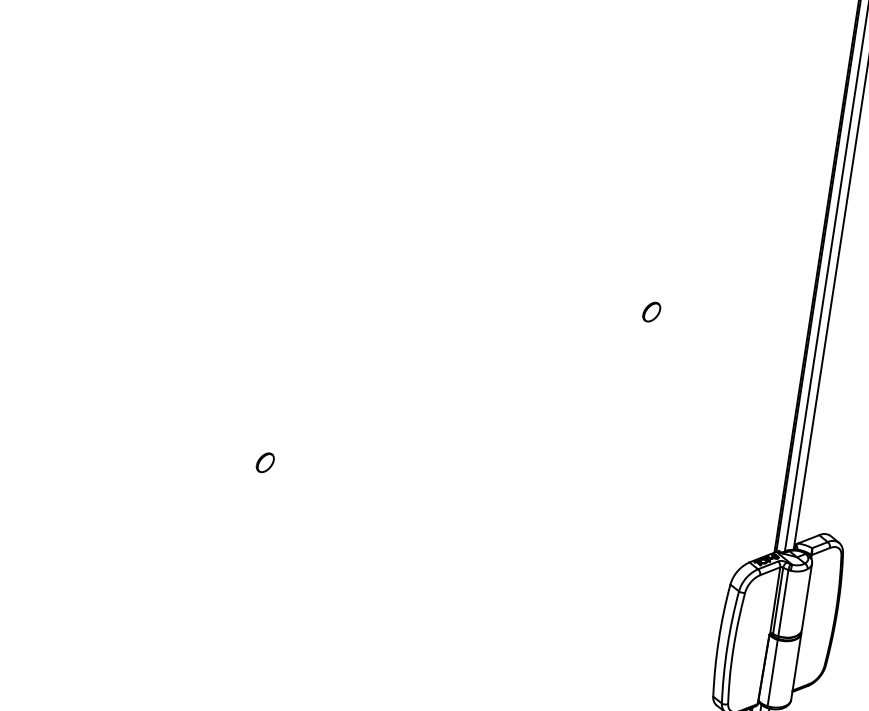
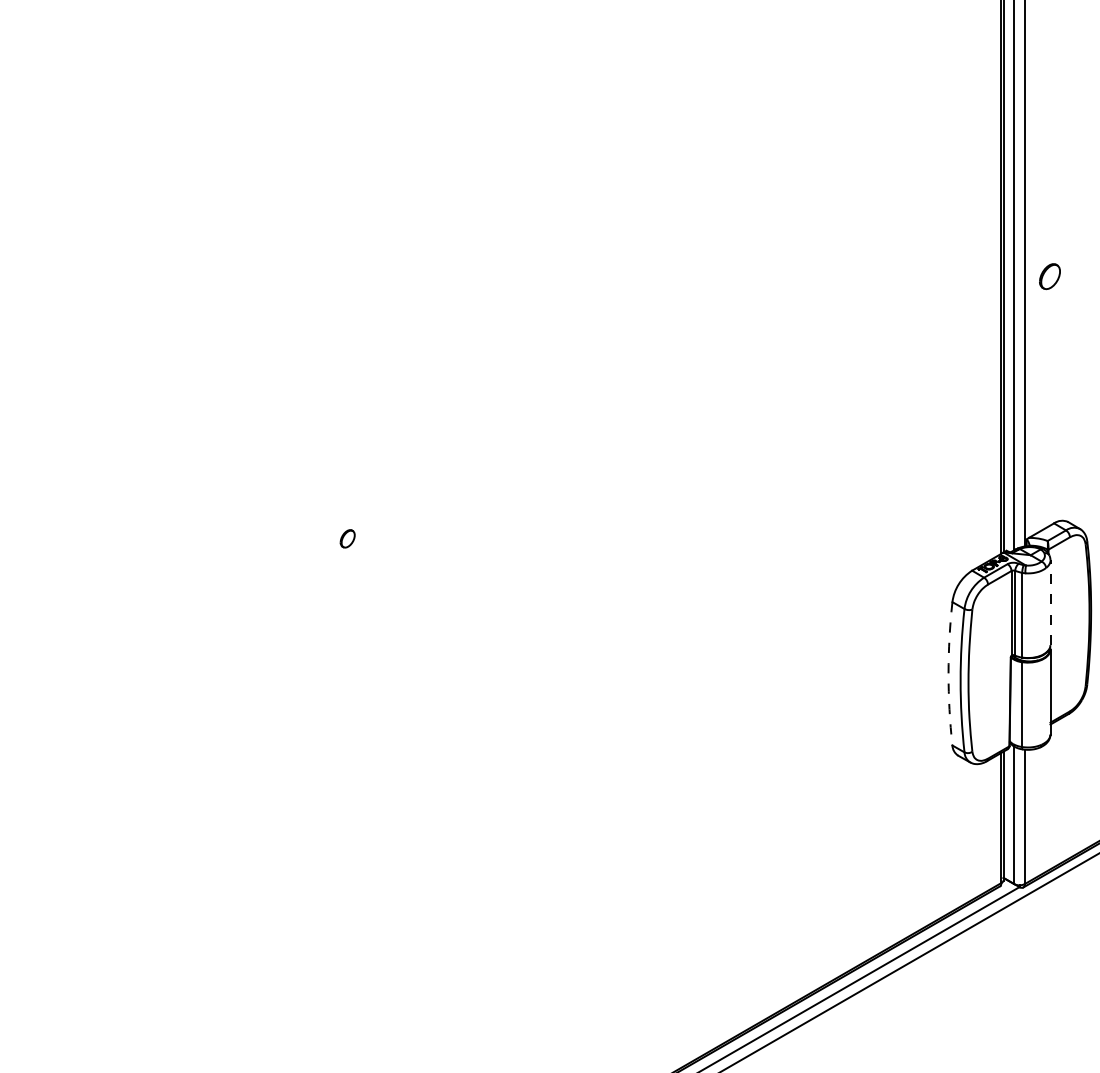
part: (651, 311) -> (1049, 276), moved
part: (265, 462) -> (347, 538), size x0.7
line: (807, 596) -> (1050, 602), solid -> dashed
arc: (718, 639) -> (948, 673), solid -> dashed

